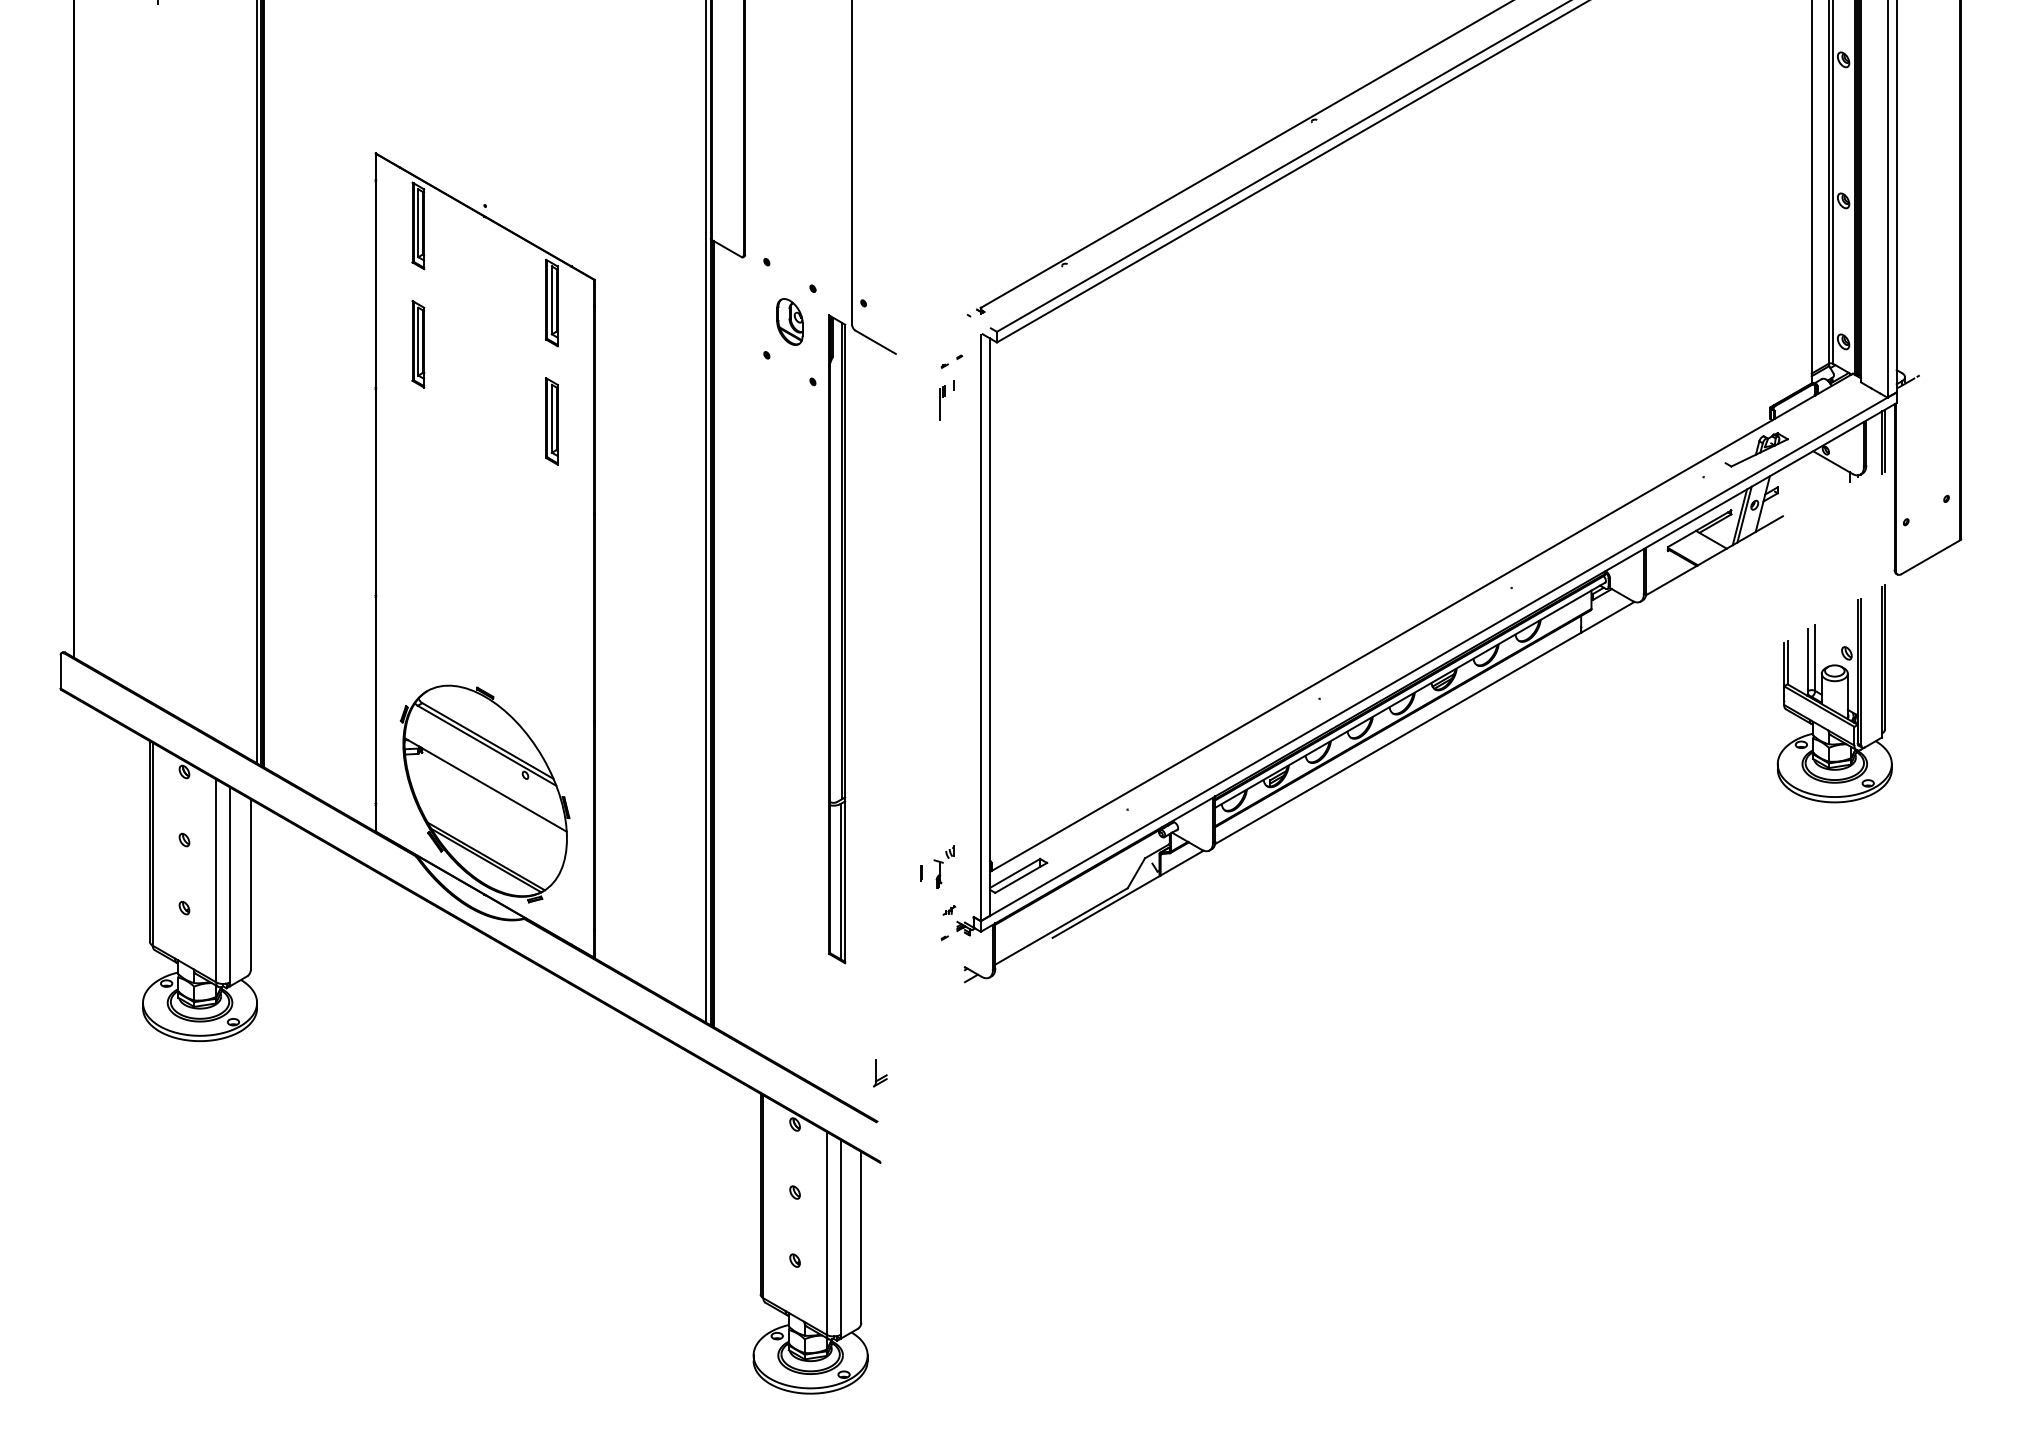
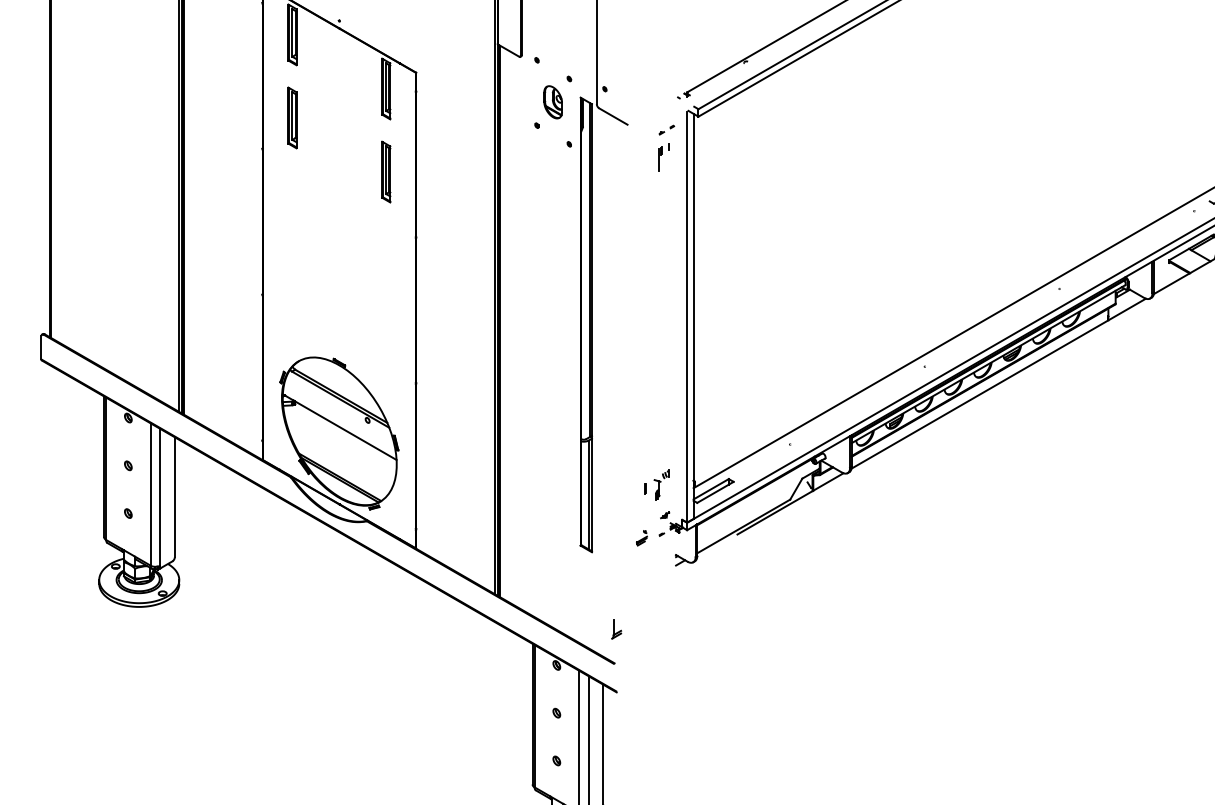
part: (916, 942) -> (642, 537), added

